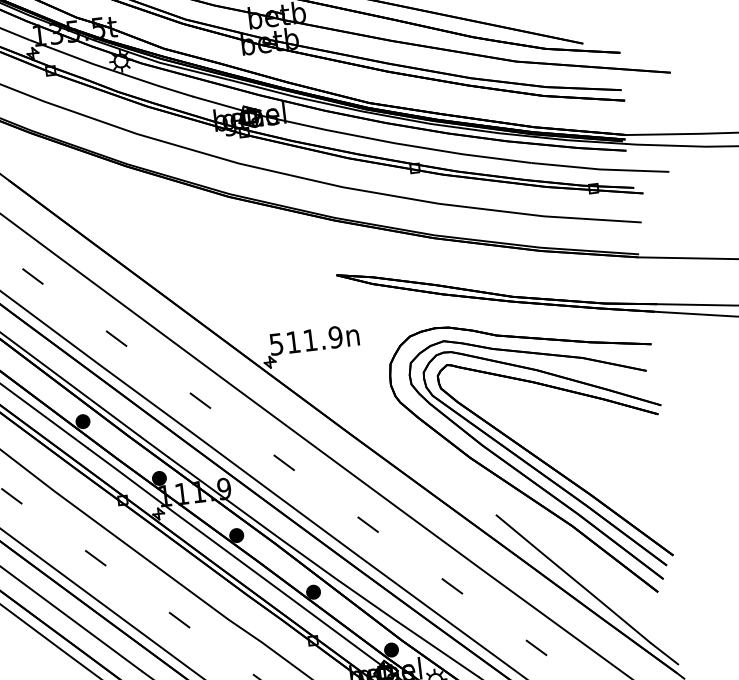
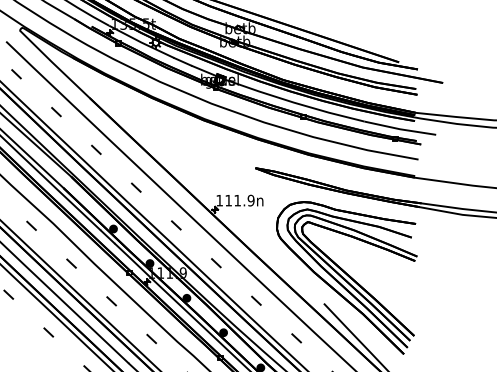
text: (276, 344) -> (219, 200), 511.9n -> 111.9n

